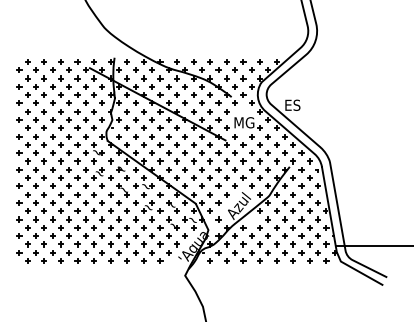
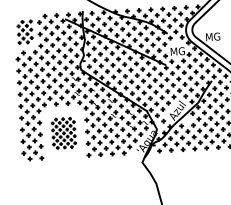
part: (31, 82) -> (25, 32), size x0.7
text: (295, 104) -> (213, 36), ES -> MG
part: (77, 227) -> (63, 133), size x0.6

